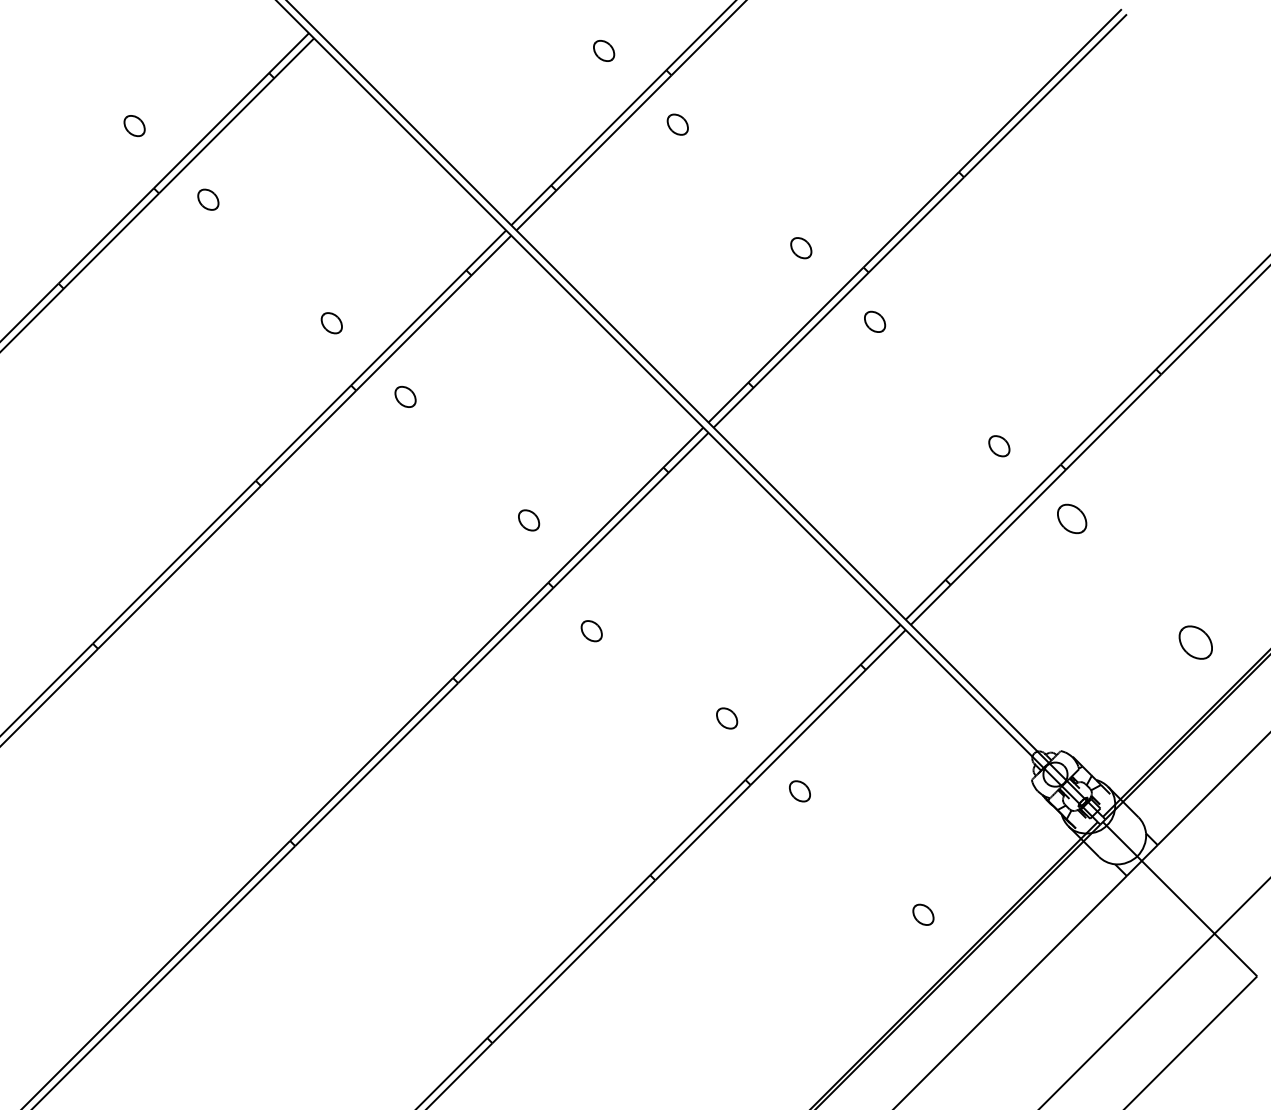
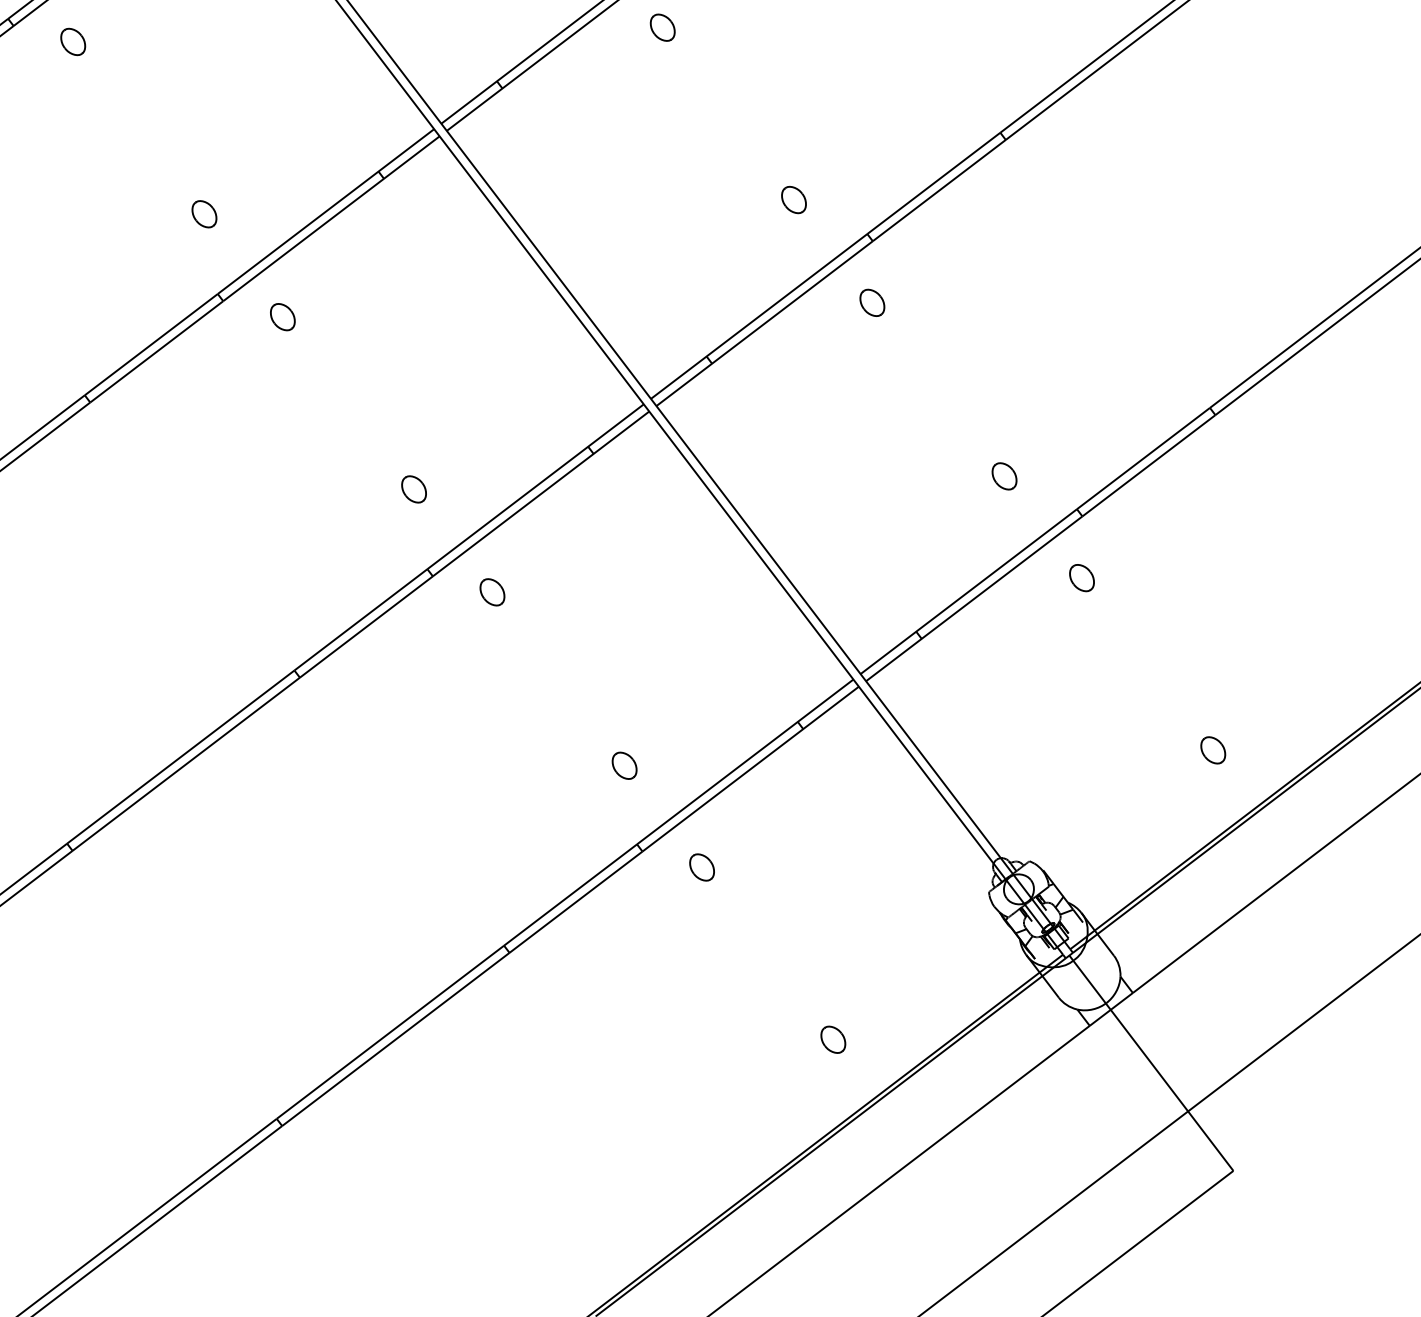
part: (1072, 519) -> (1082, 578), size x0.71
part: (591, 631) -> (492, 592), moved
part: (1195, 642) -> (1213, 750), size x0.62

